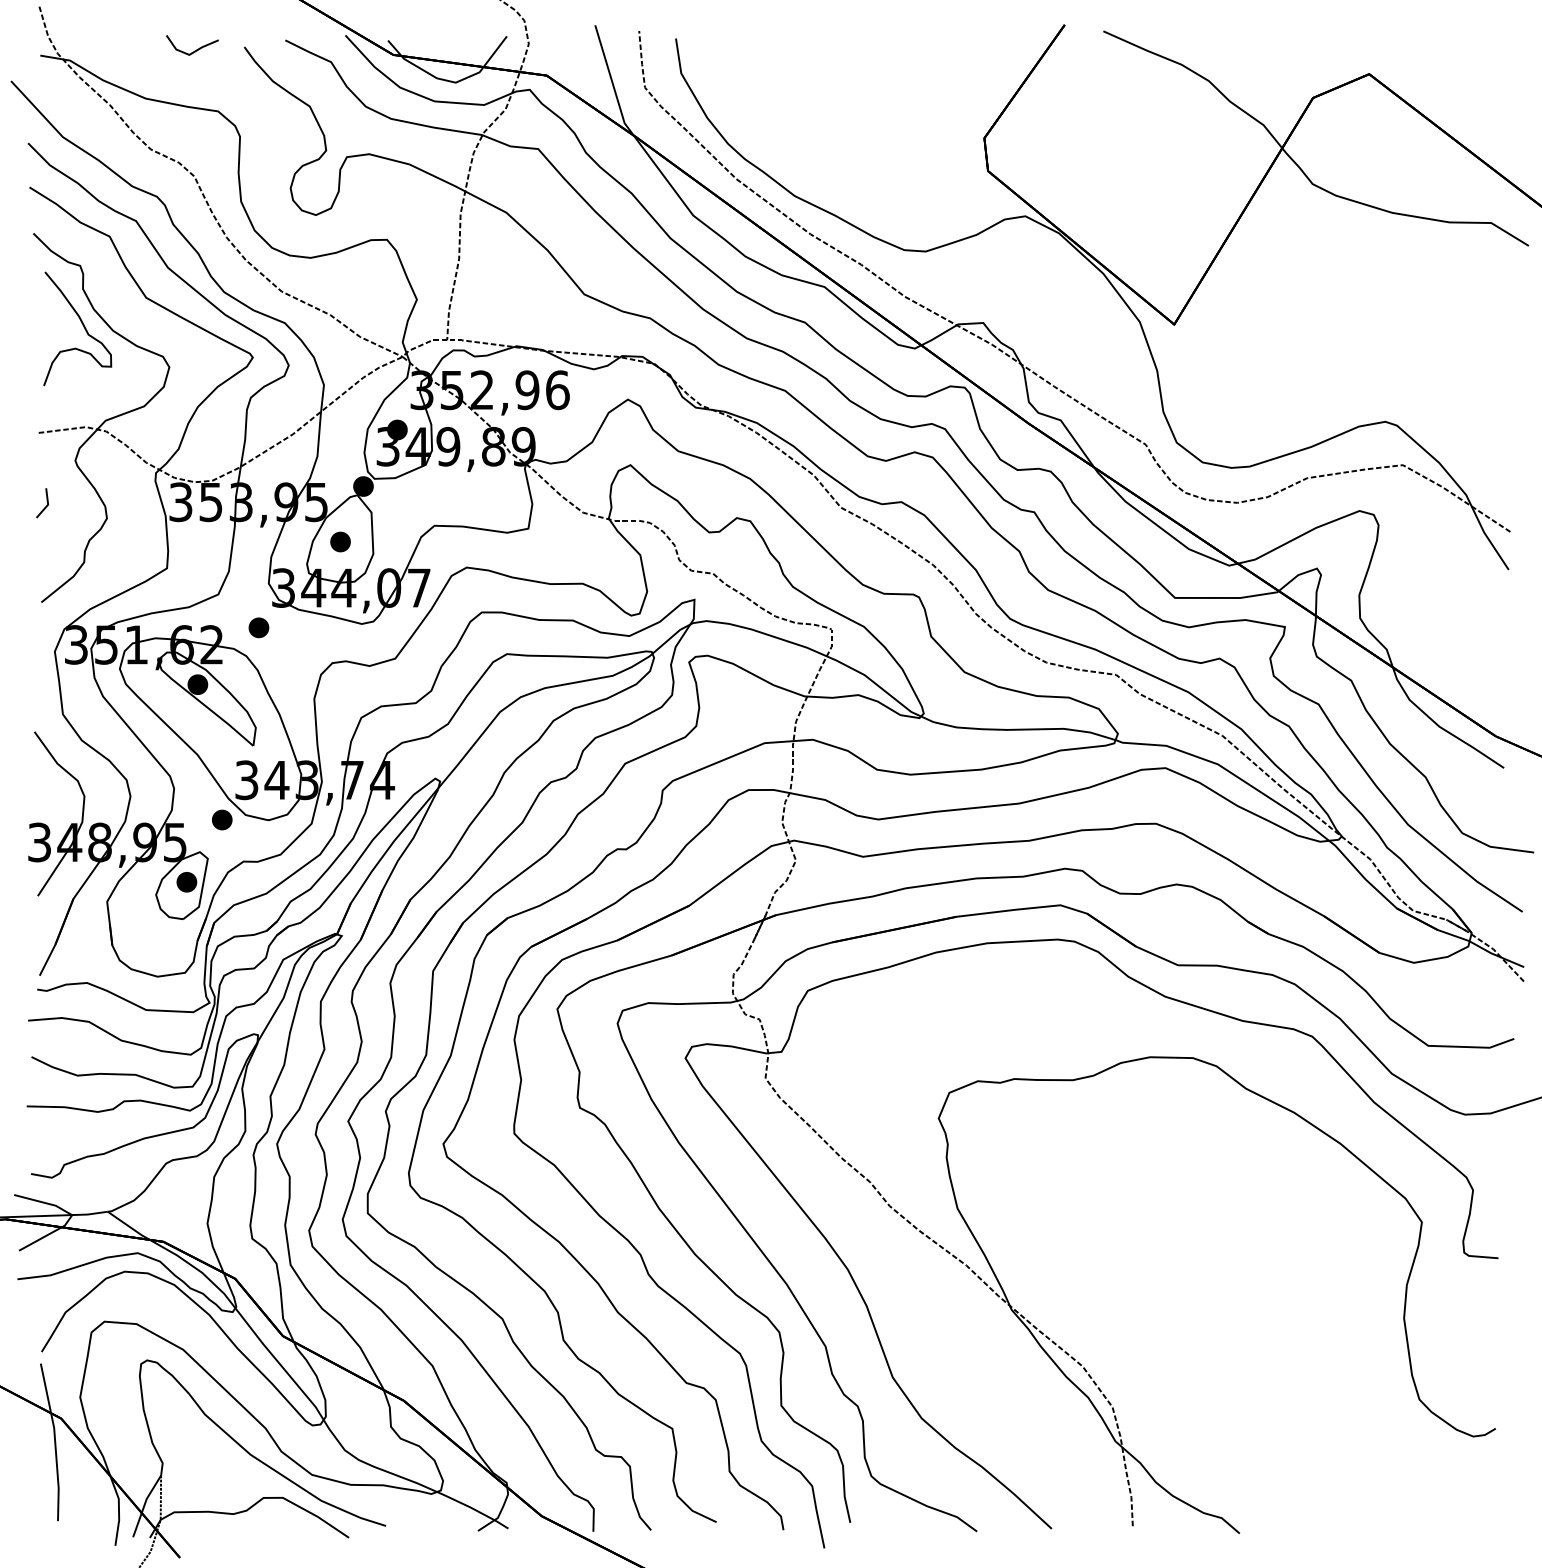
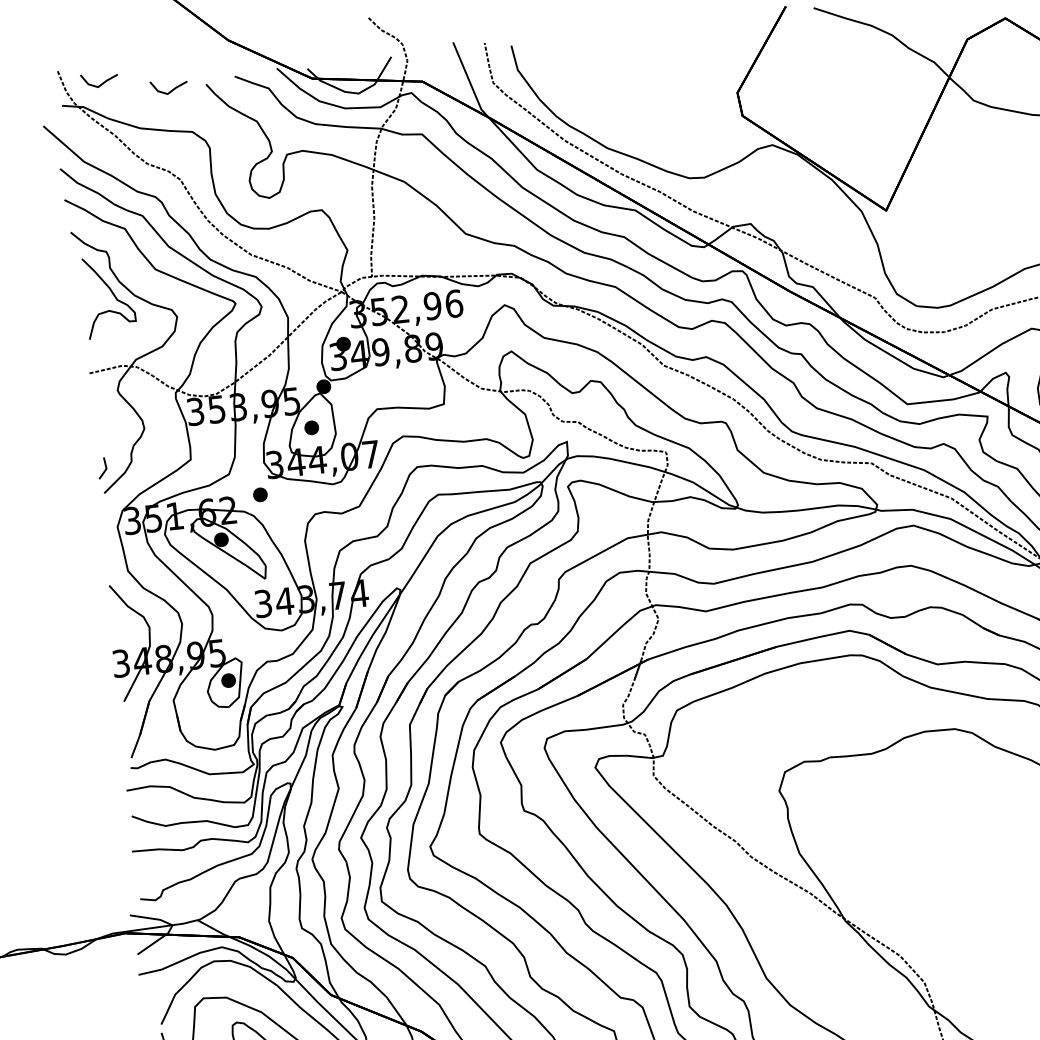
line: (98, 30) -> (101, 83), added
line: (45, 506) -> (104, 470), moved
part: (222, 819) -> (249, 633), removed

